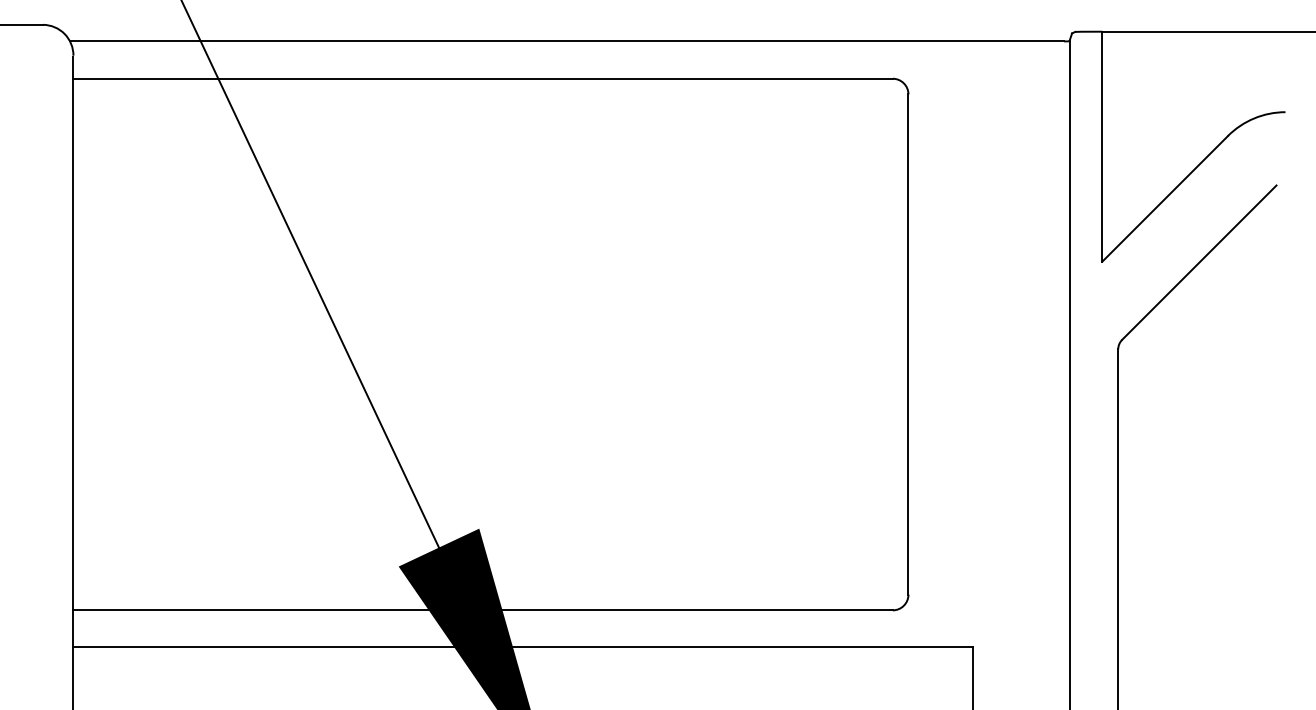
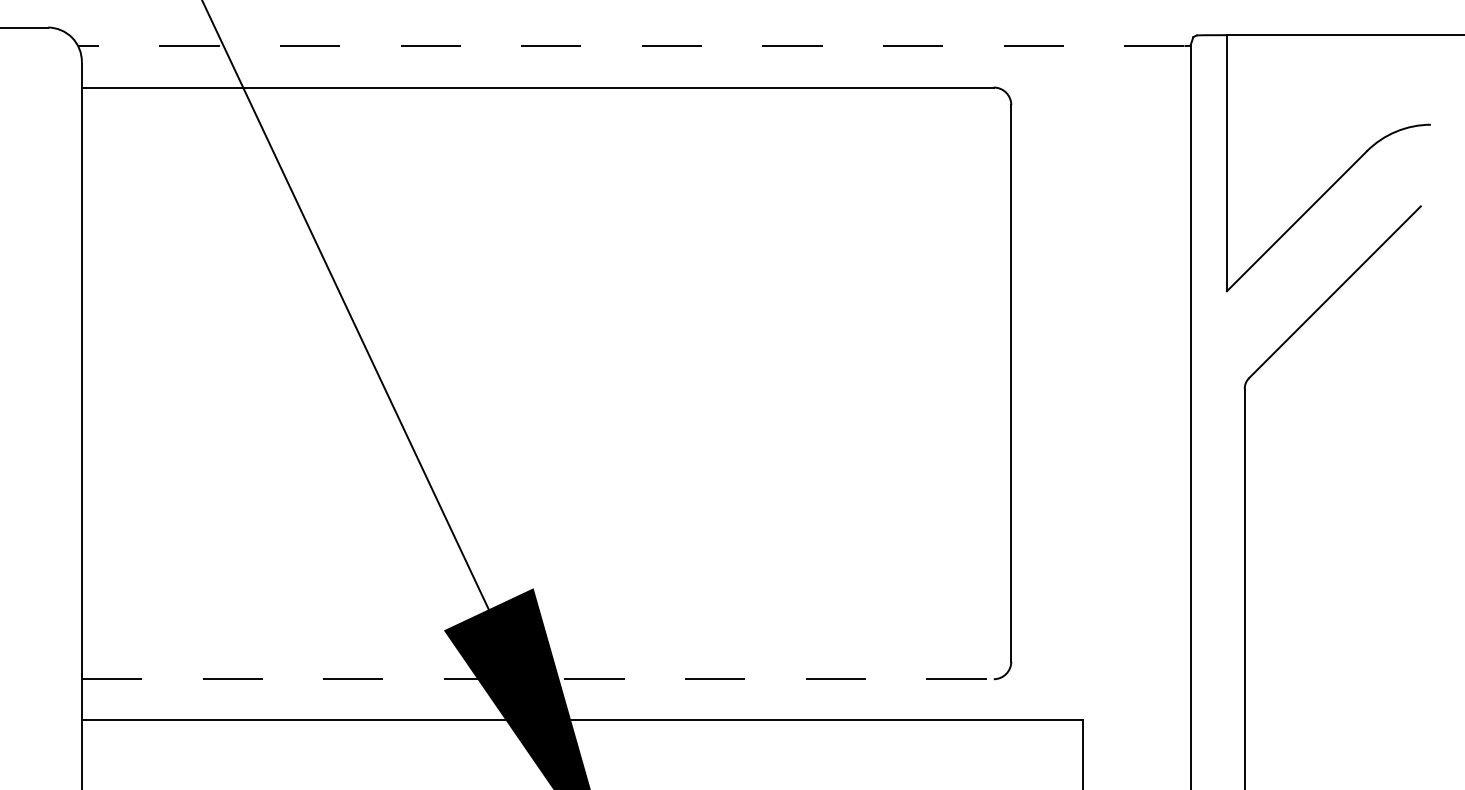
line: (566, 41) -> (630, 46), solid -> dashed
line: (483, 610) -> (538, 679), solid -> dashed

